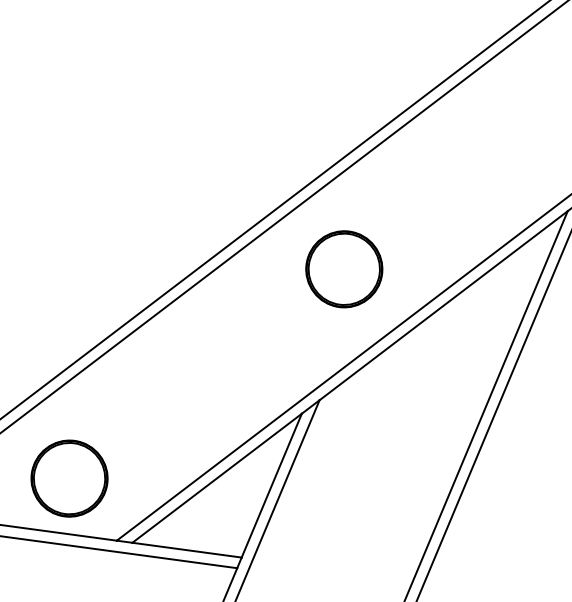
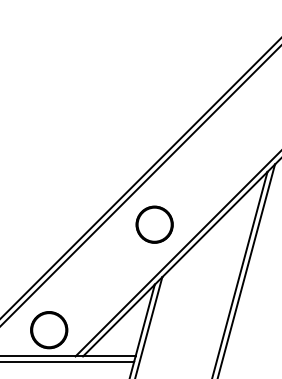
circle: (344, 268) -> (154, 224), moved

